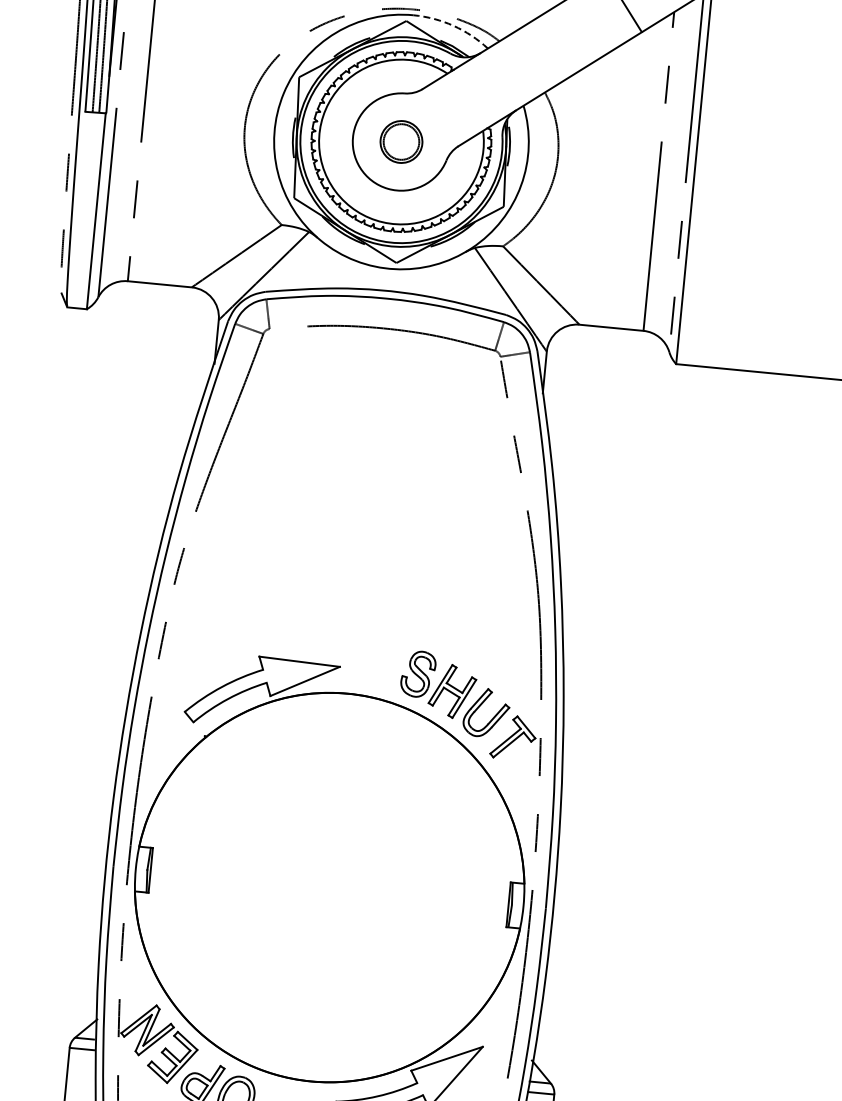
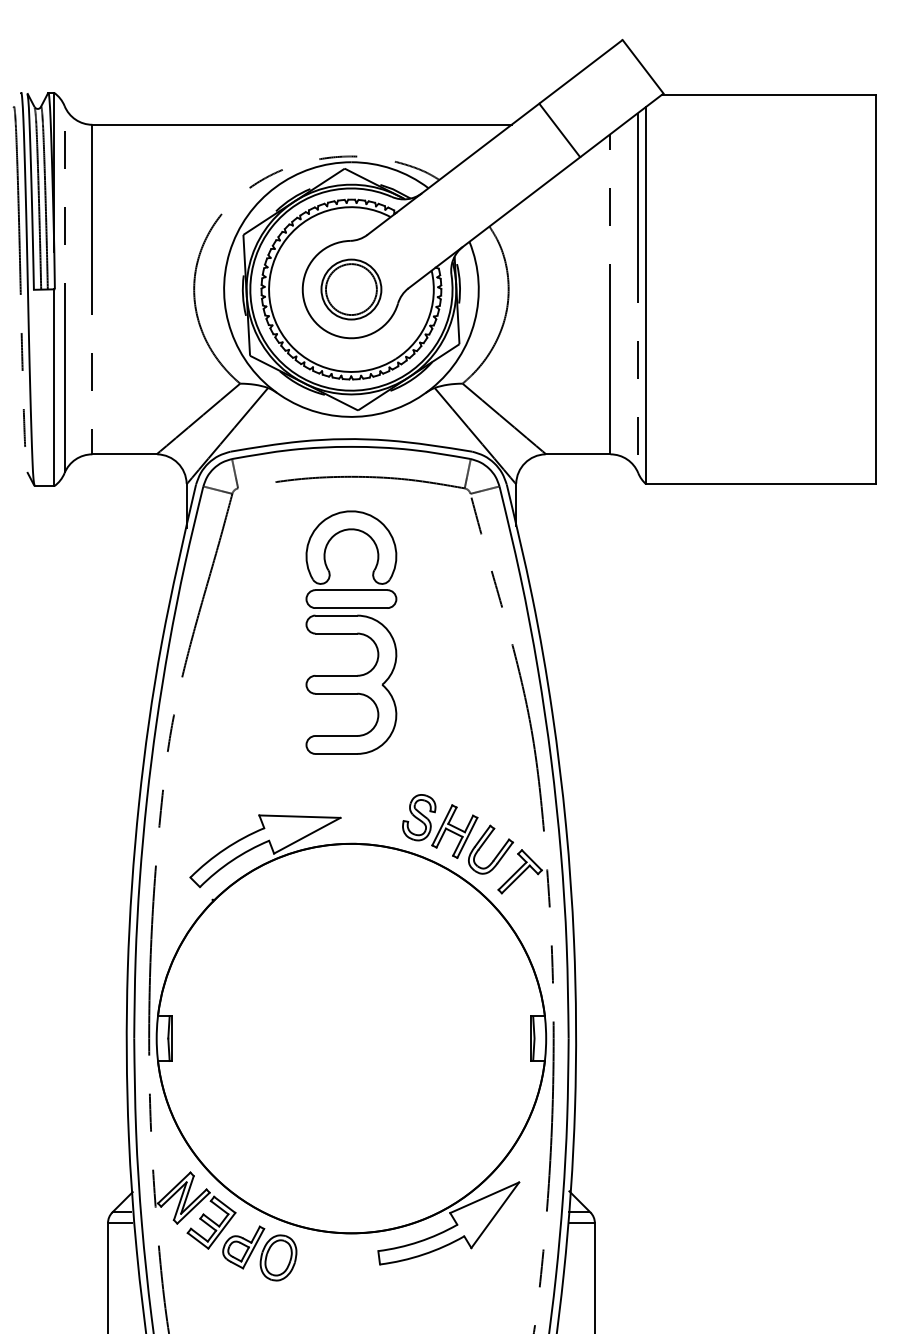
arc: (453, 25) -> (392, 168), dashed -> solid
part: (401, 141) -> (351, 289), size x1.43
part: (368, 483) -> (351, 632), added

